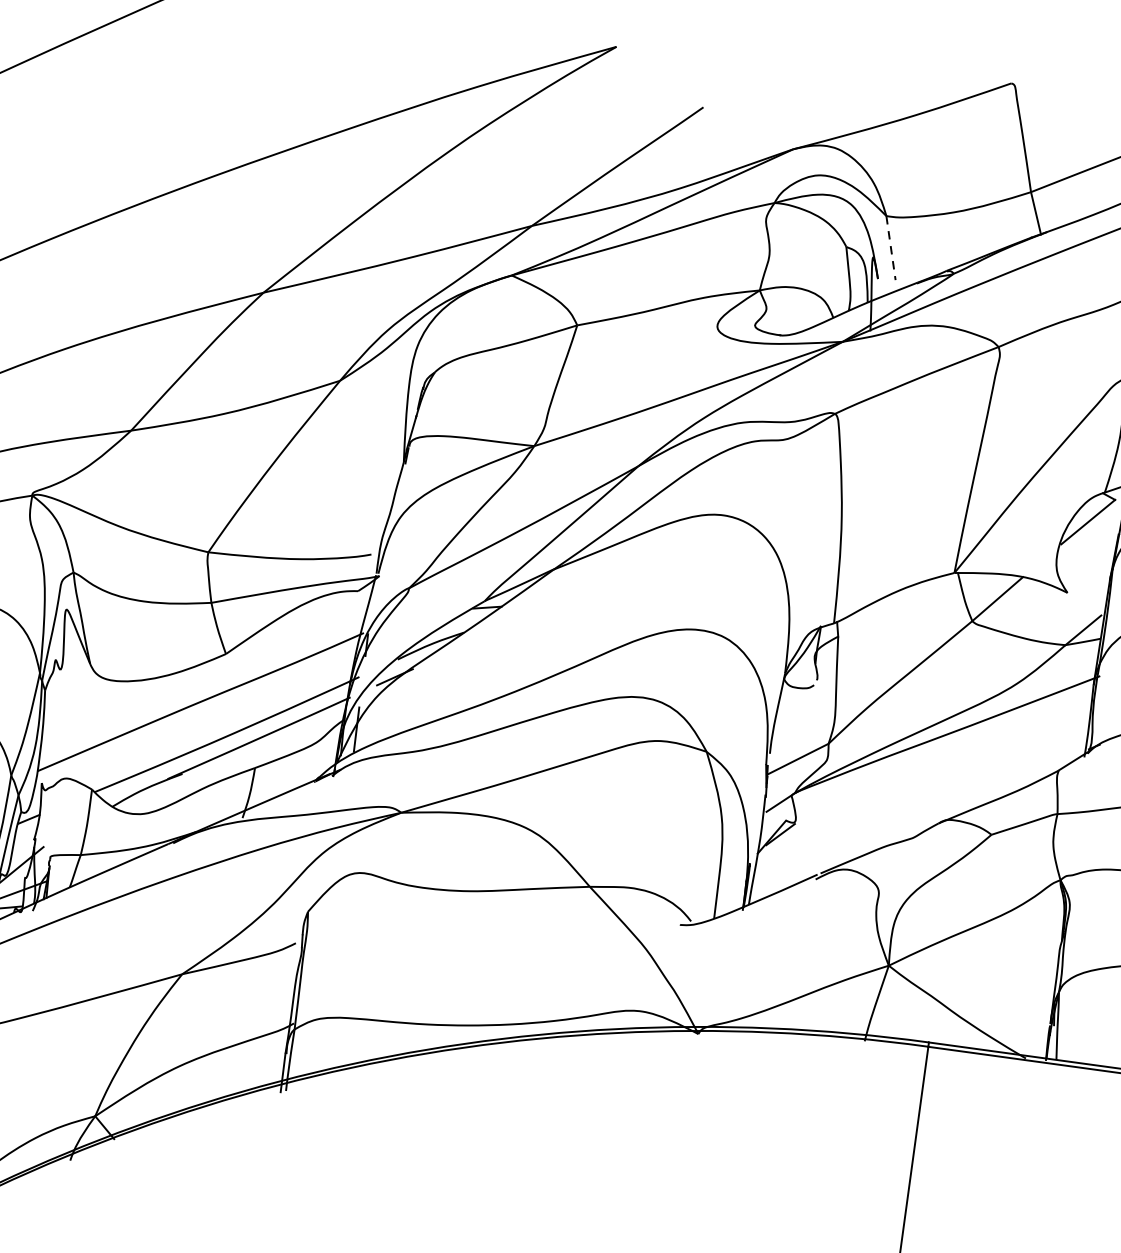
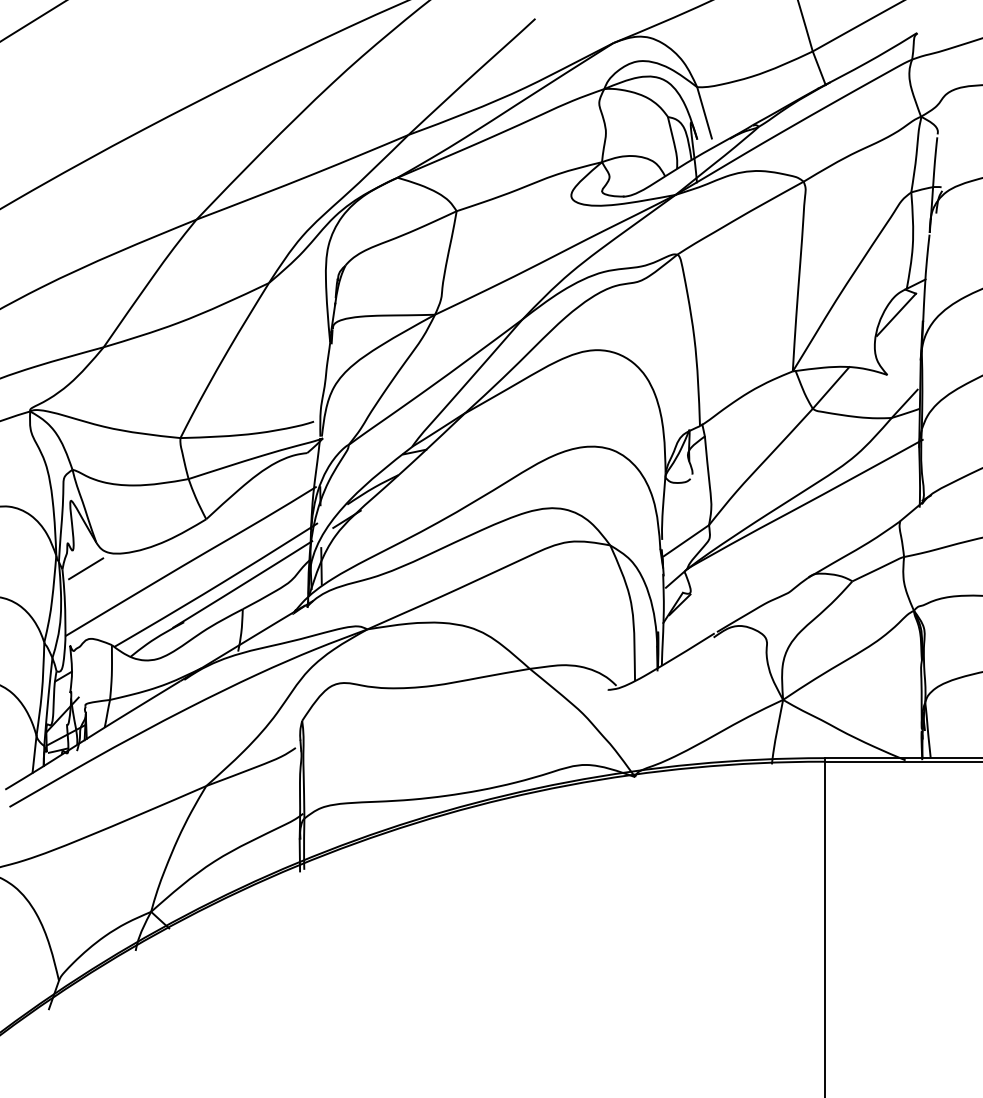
line: (891, 247) -> (704, 112), dashed -> solid
line: (74, 693) -> (86, 568), added

